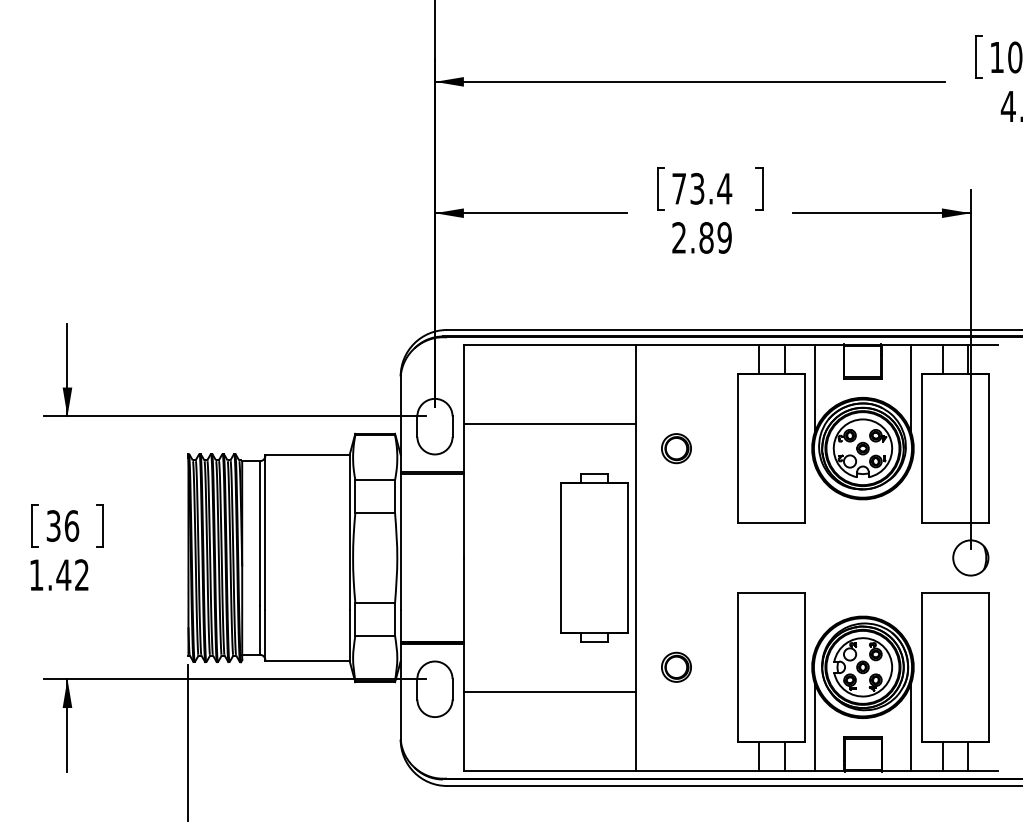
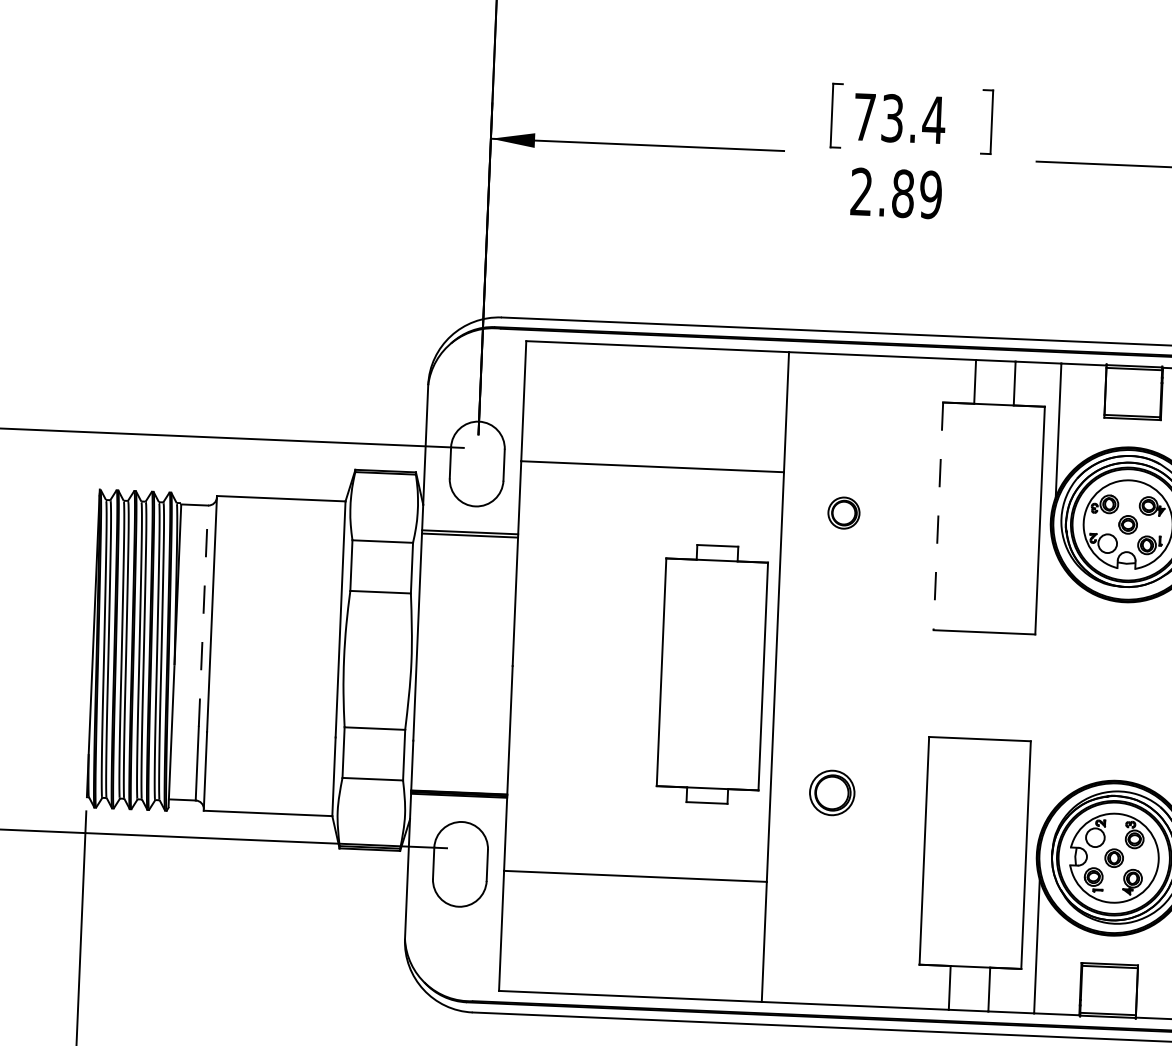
part: (676, 448) -> (843, 512), size x0.7
line: (738, 448) -> (938, 516), solid -> dashed
line: (259, 533) -> (202, 615), solid -> dashed
part: (676, 666) -> (832, 791), moved

